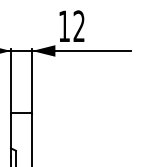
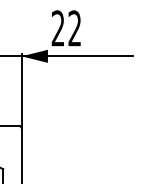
text: (63, 25) -> (57, 27), 12 -> 22

